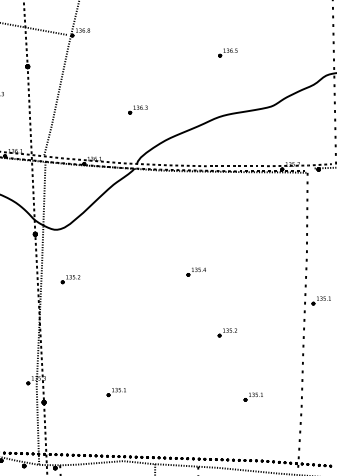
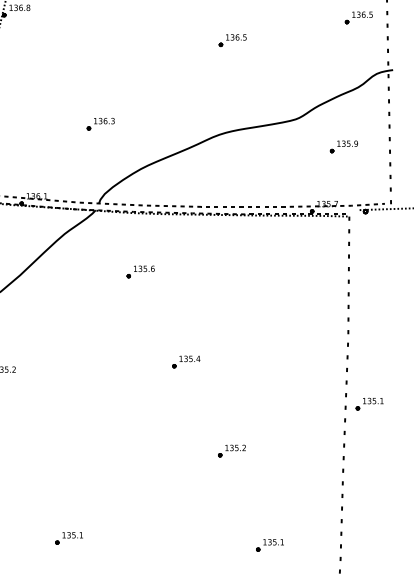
part: (313, 37) -> (357, 18), added
part: (303, 125) -> (343, 147), added
part: (164, 210) -> (139, 271), added

